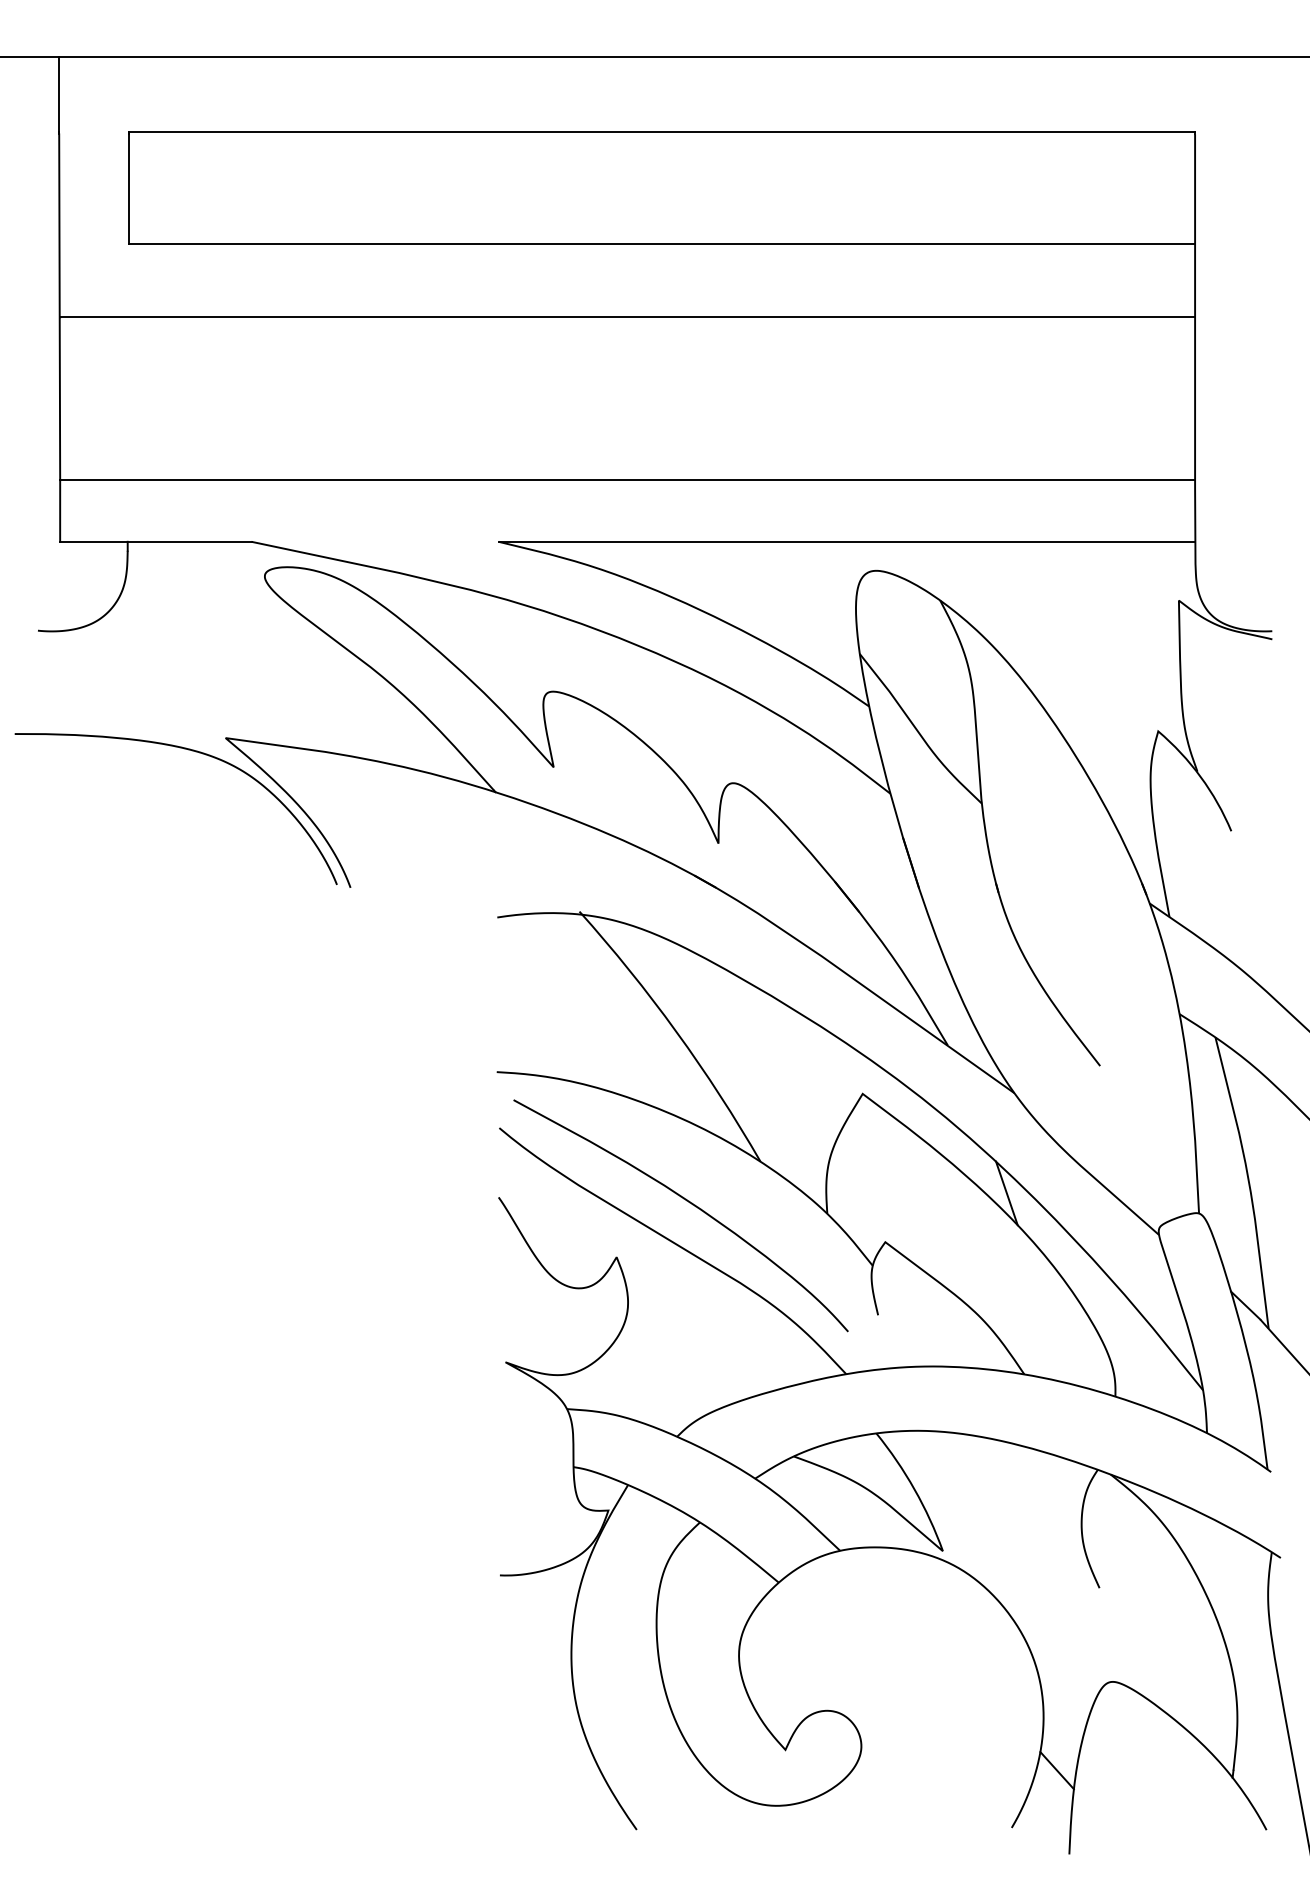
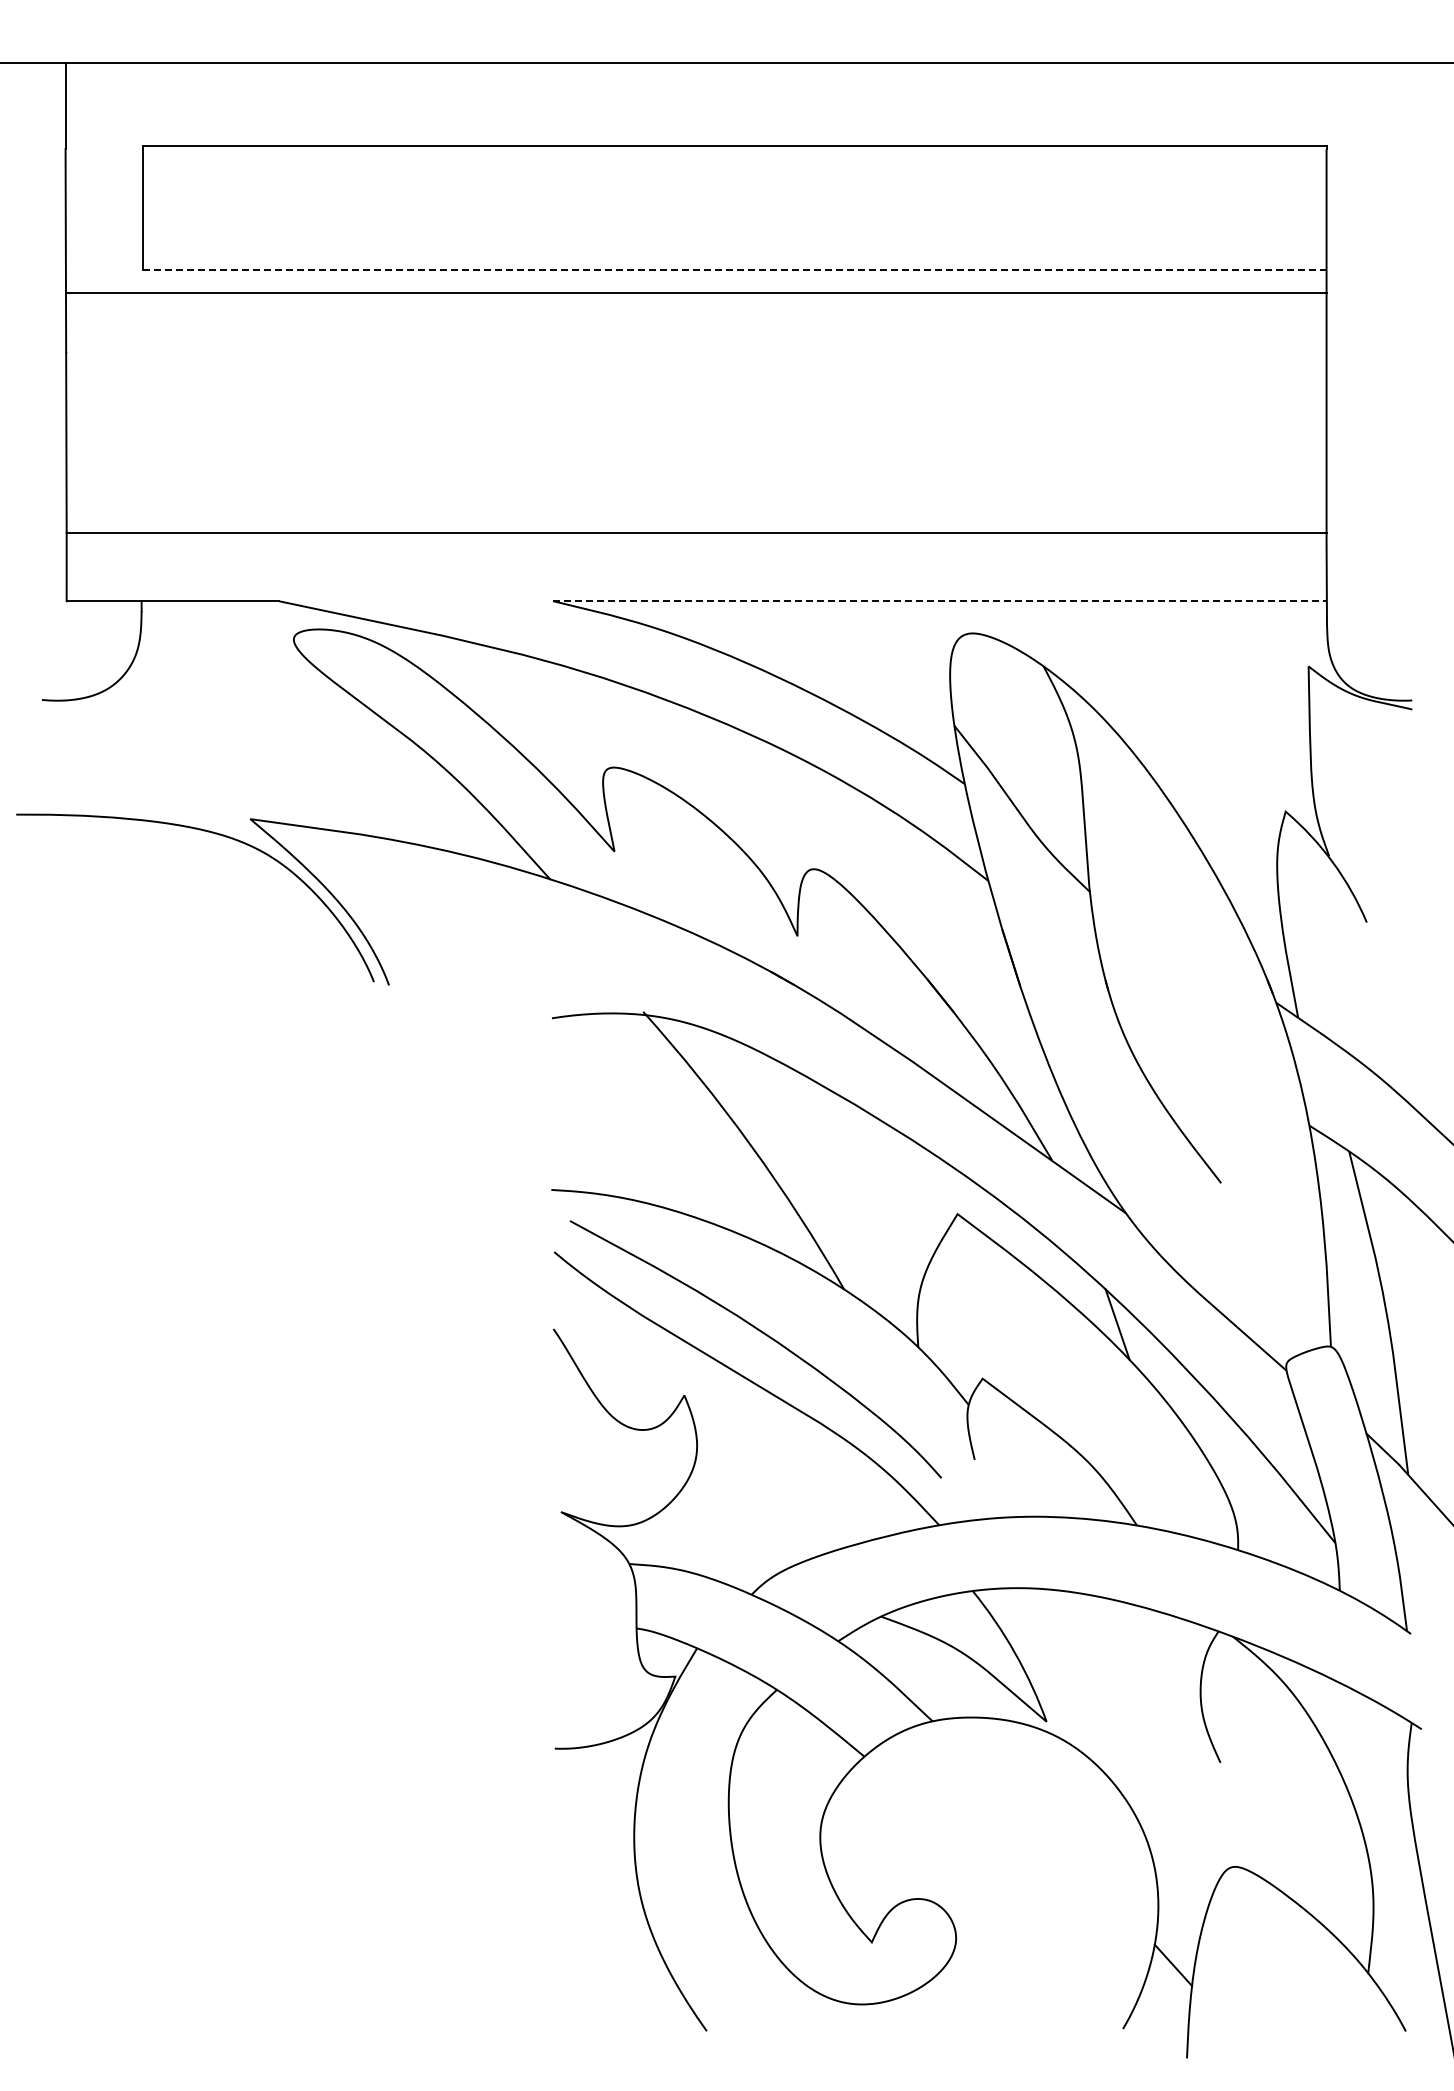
line: (661, 243) -> (734, 270), solid -> dashed
line: (627, 317) -> (696, 293), moved
line: (847, 542) -> (940, 601), solid -> dashed

